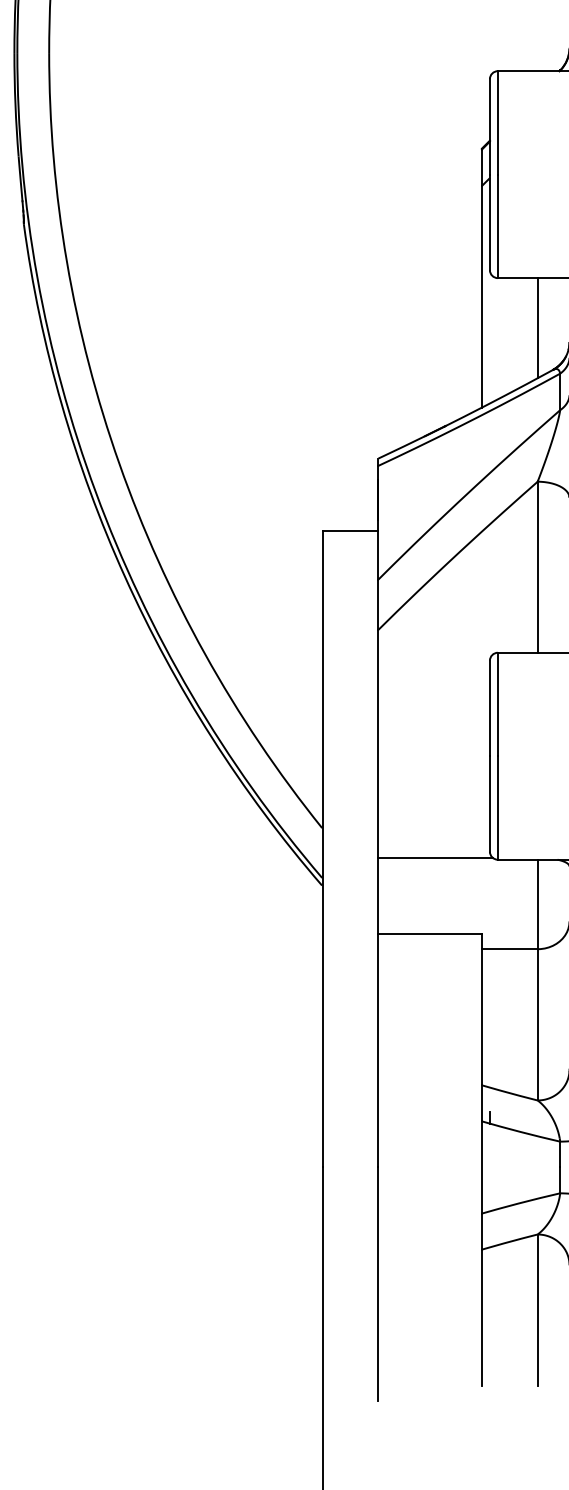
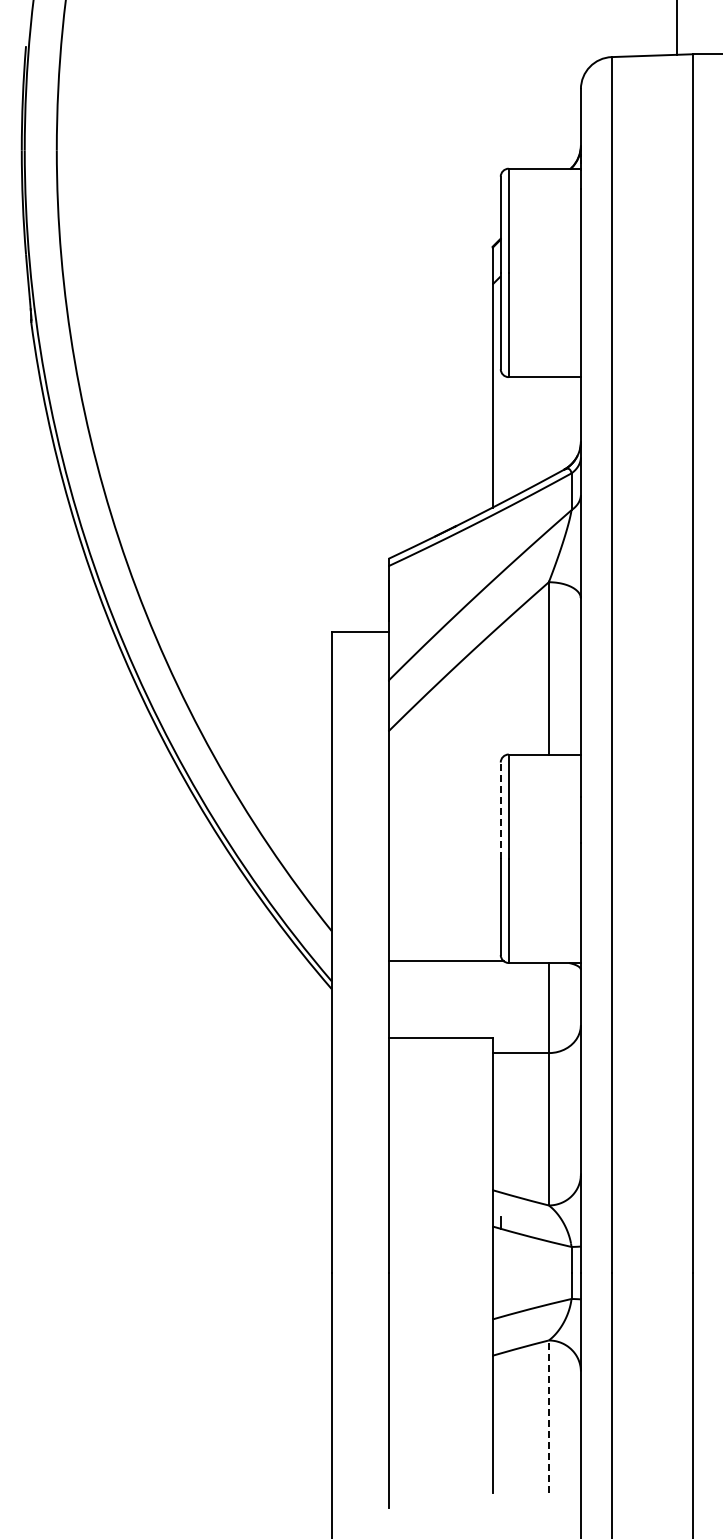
line: (537, 328) -> (548, 427), removed
line: (489, 708) -> (500, 810), solid -> dashed
line: (537, 1309) -> (548, 1416), solid -> dashed

